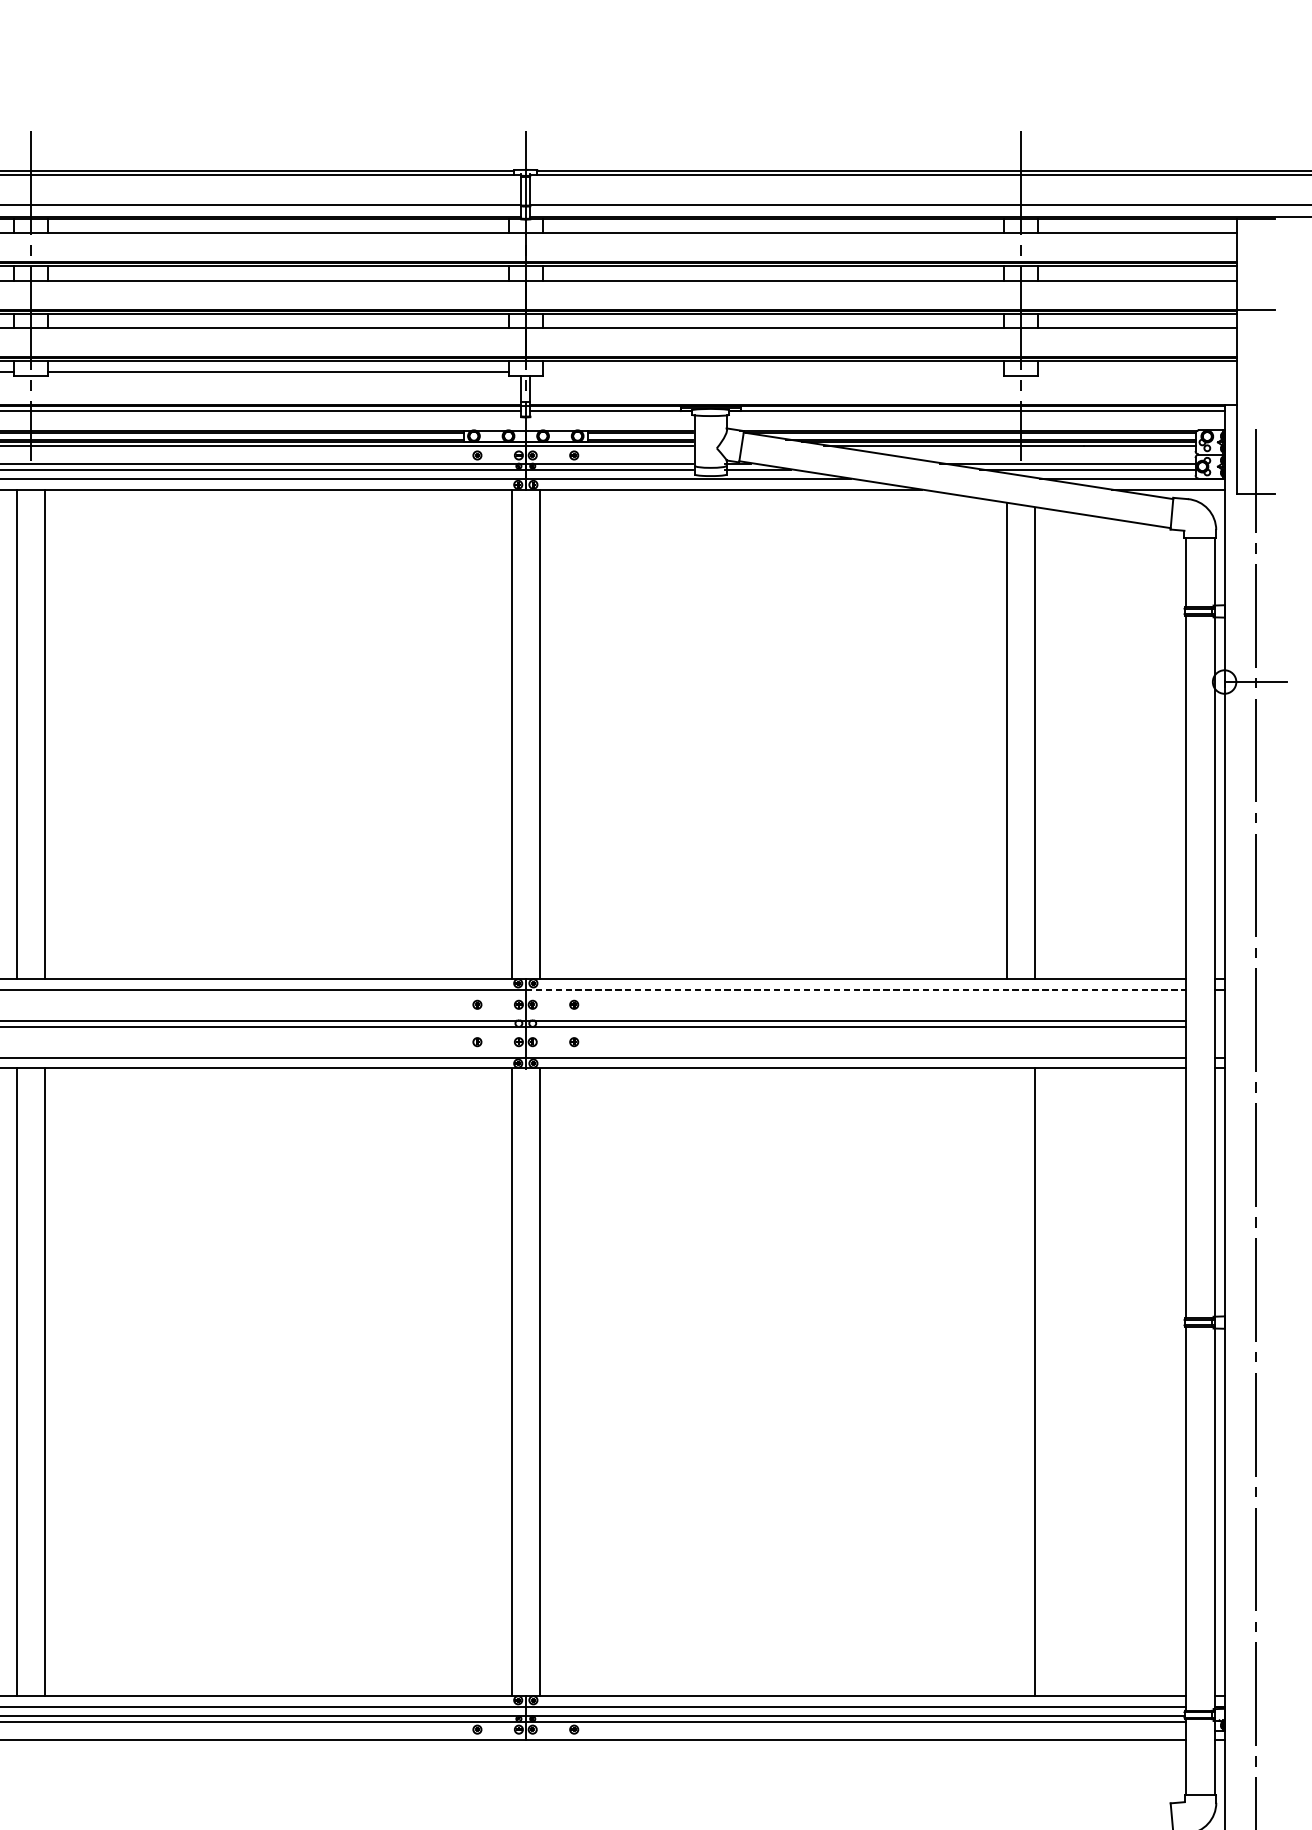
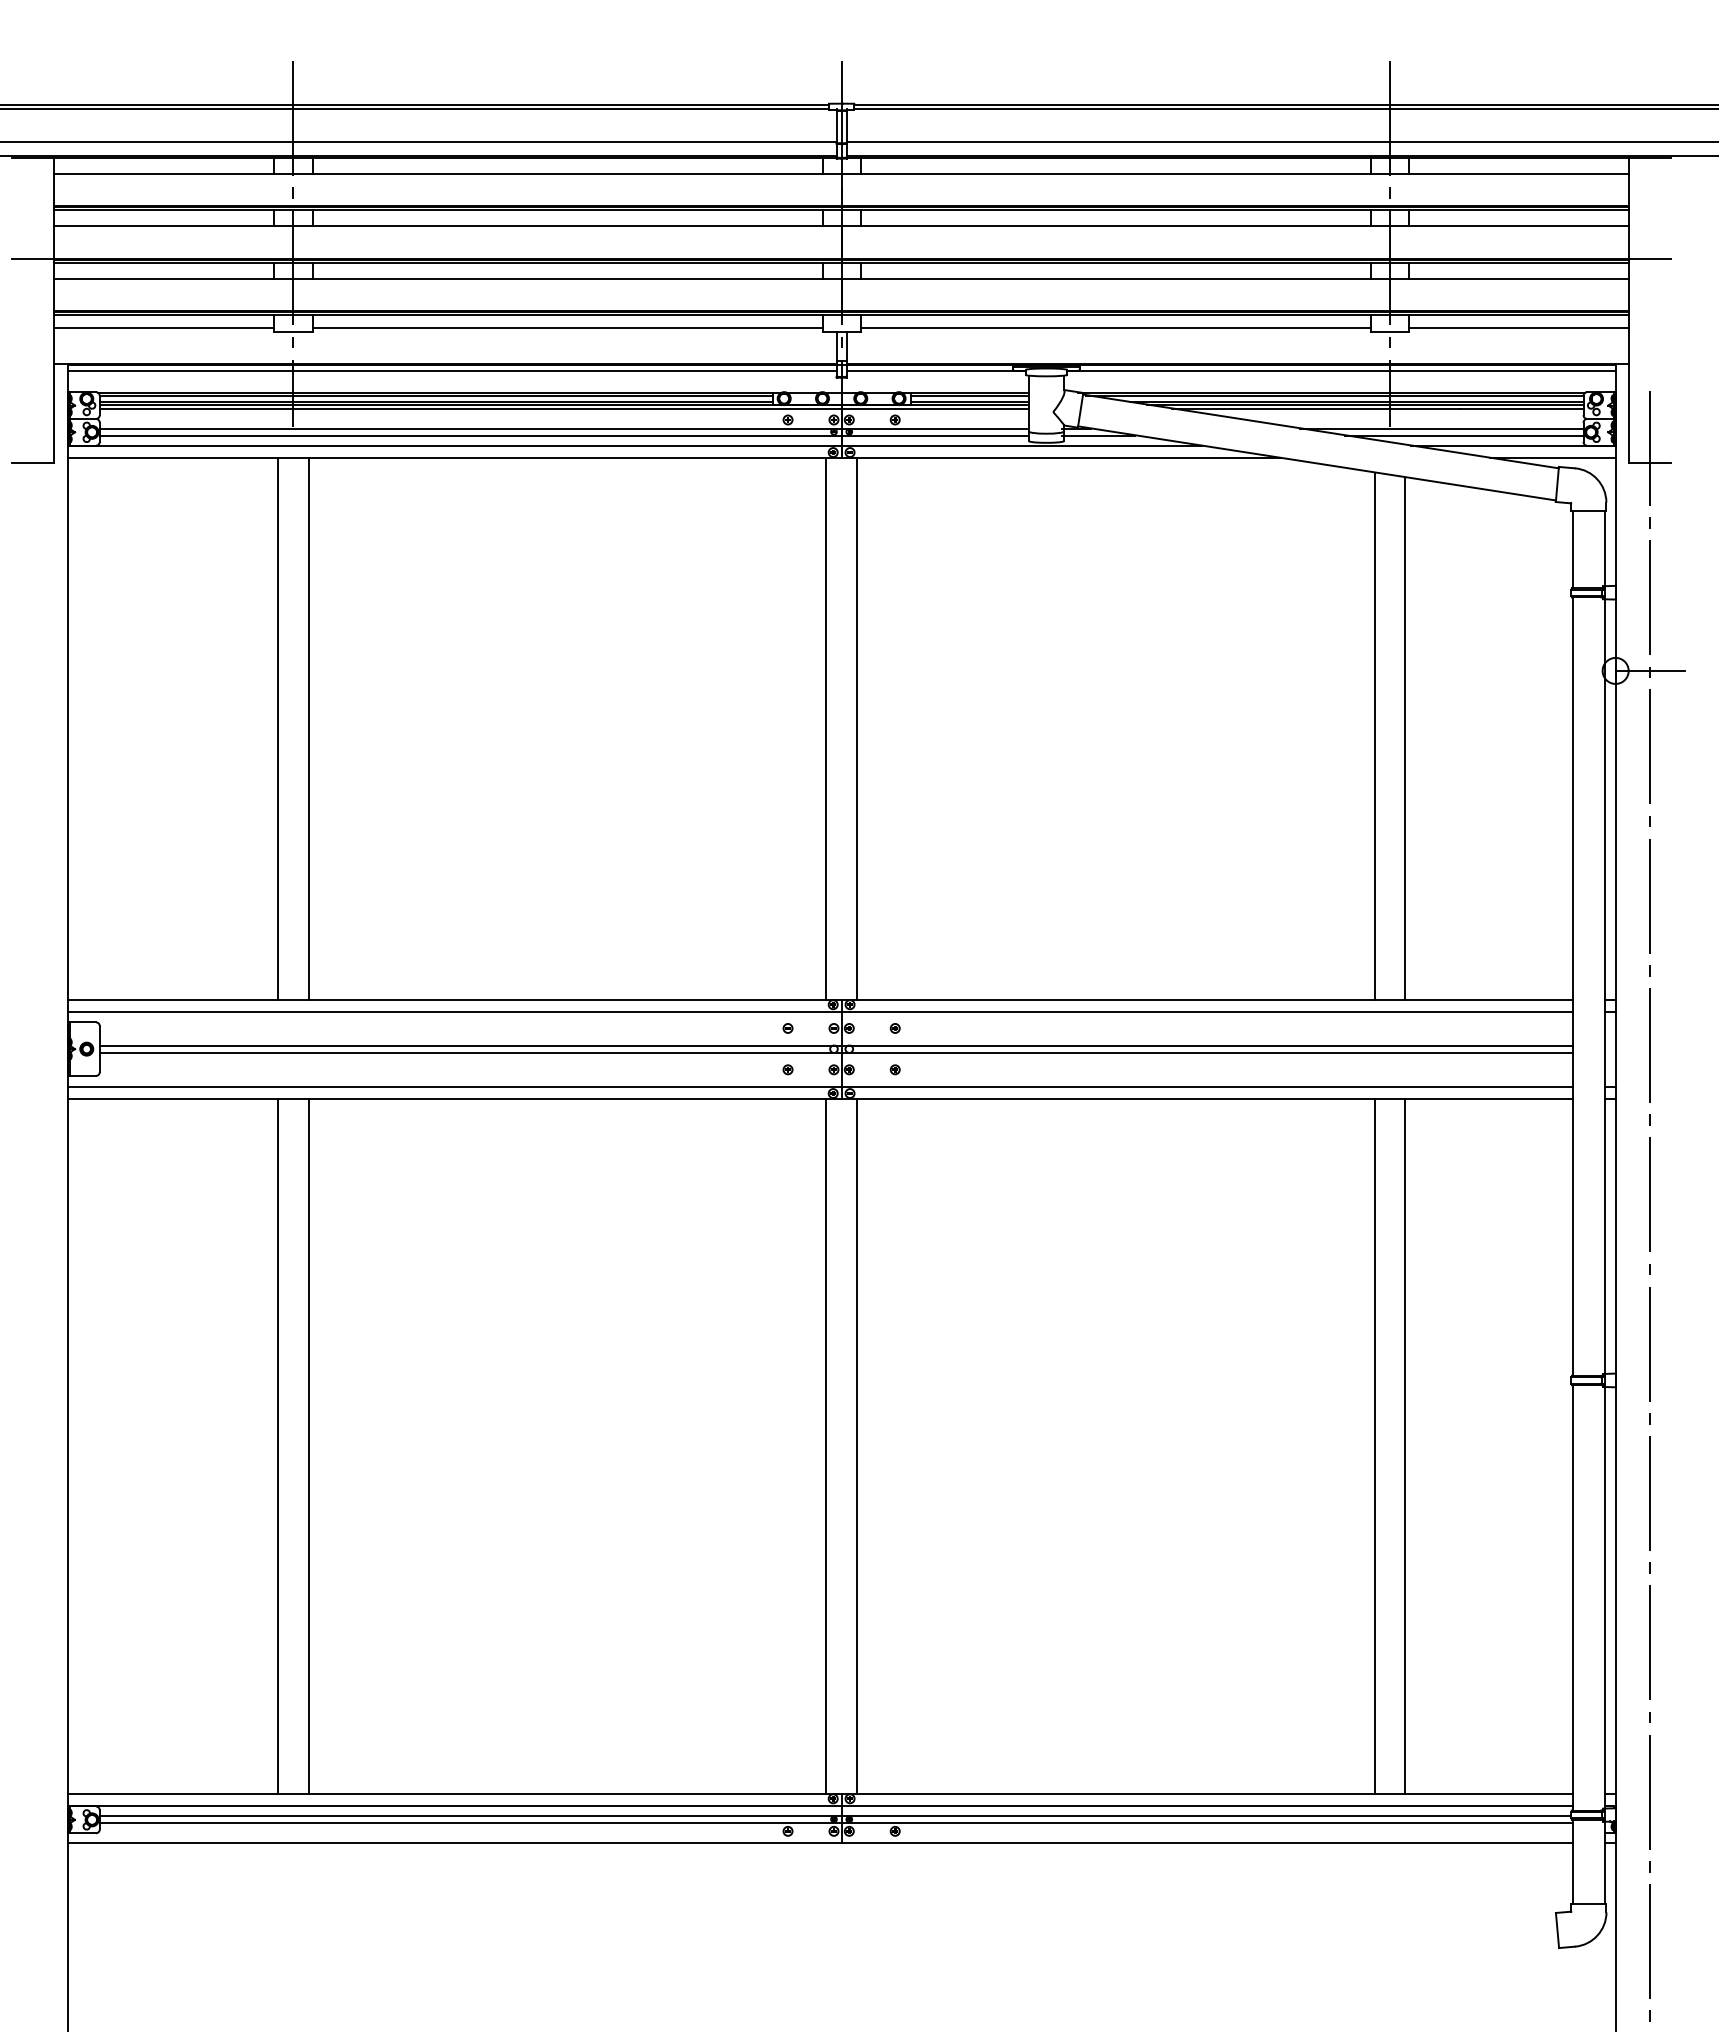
line: (773, 372) -> (1115, 328), added
line: (1137, 372) -> (1519, 328), added
line: (856, 990) -> (1207, 1012), dashed -> solid
line: (1006, 1381) -> (1374, 1445), added

